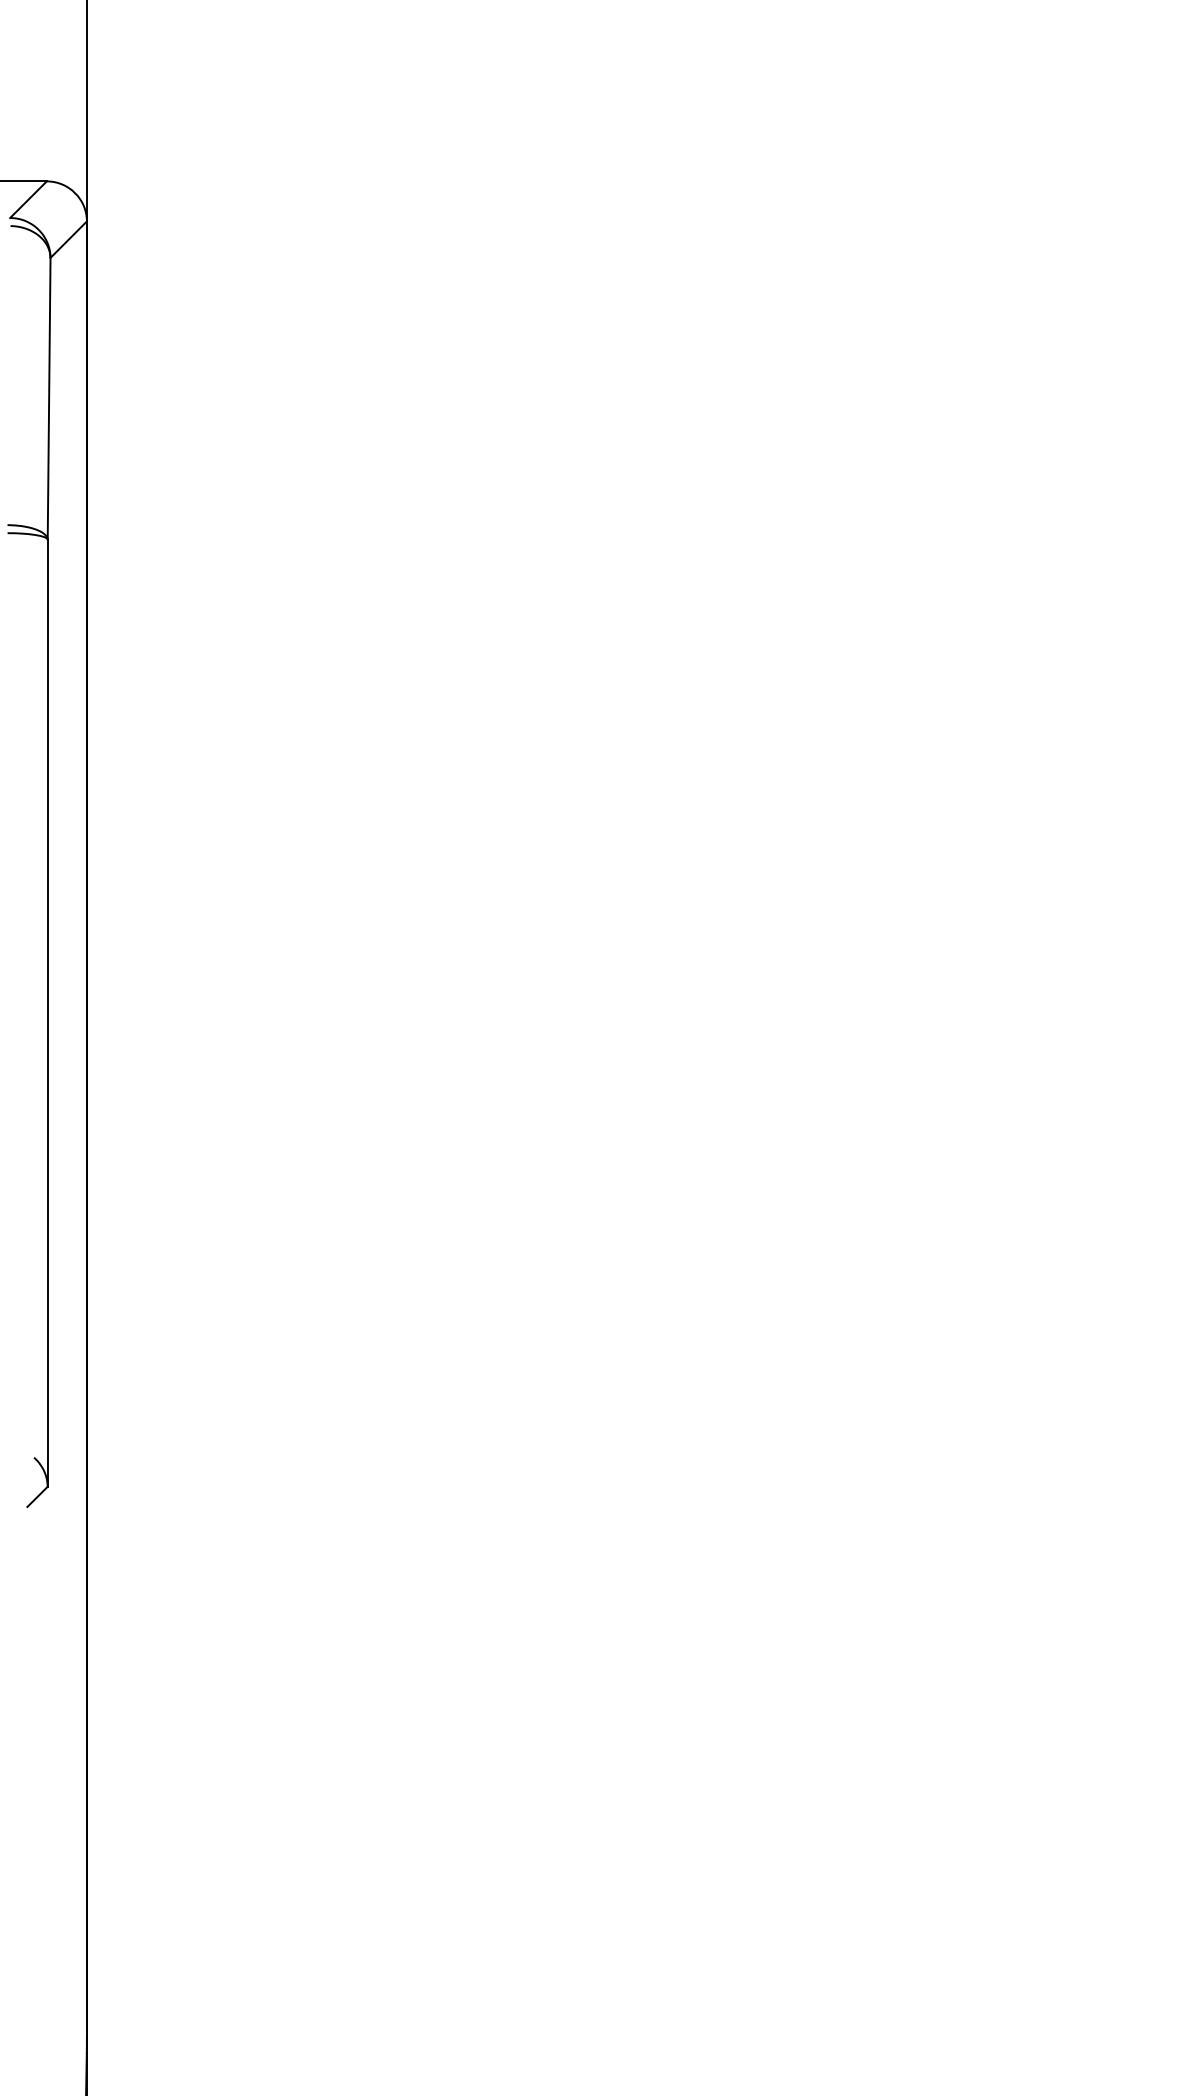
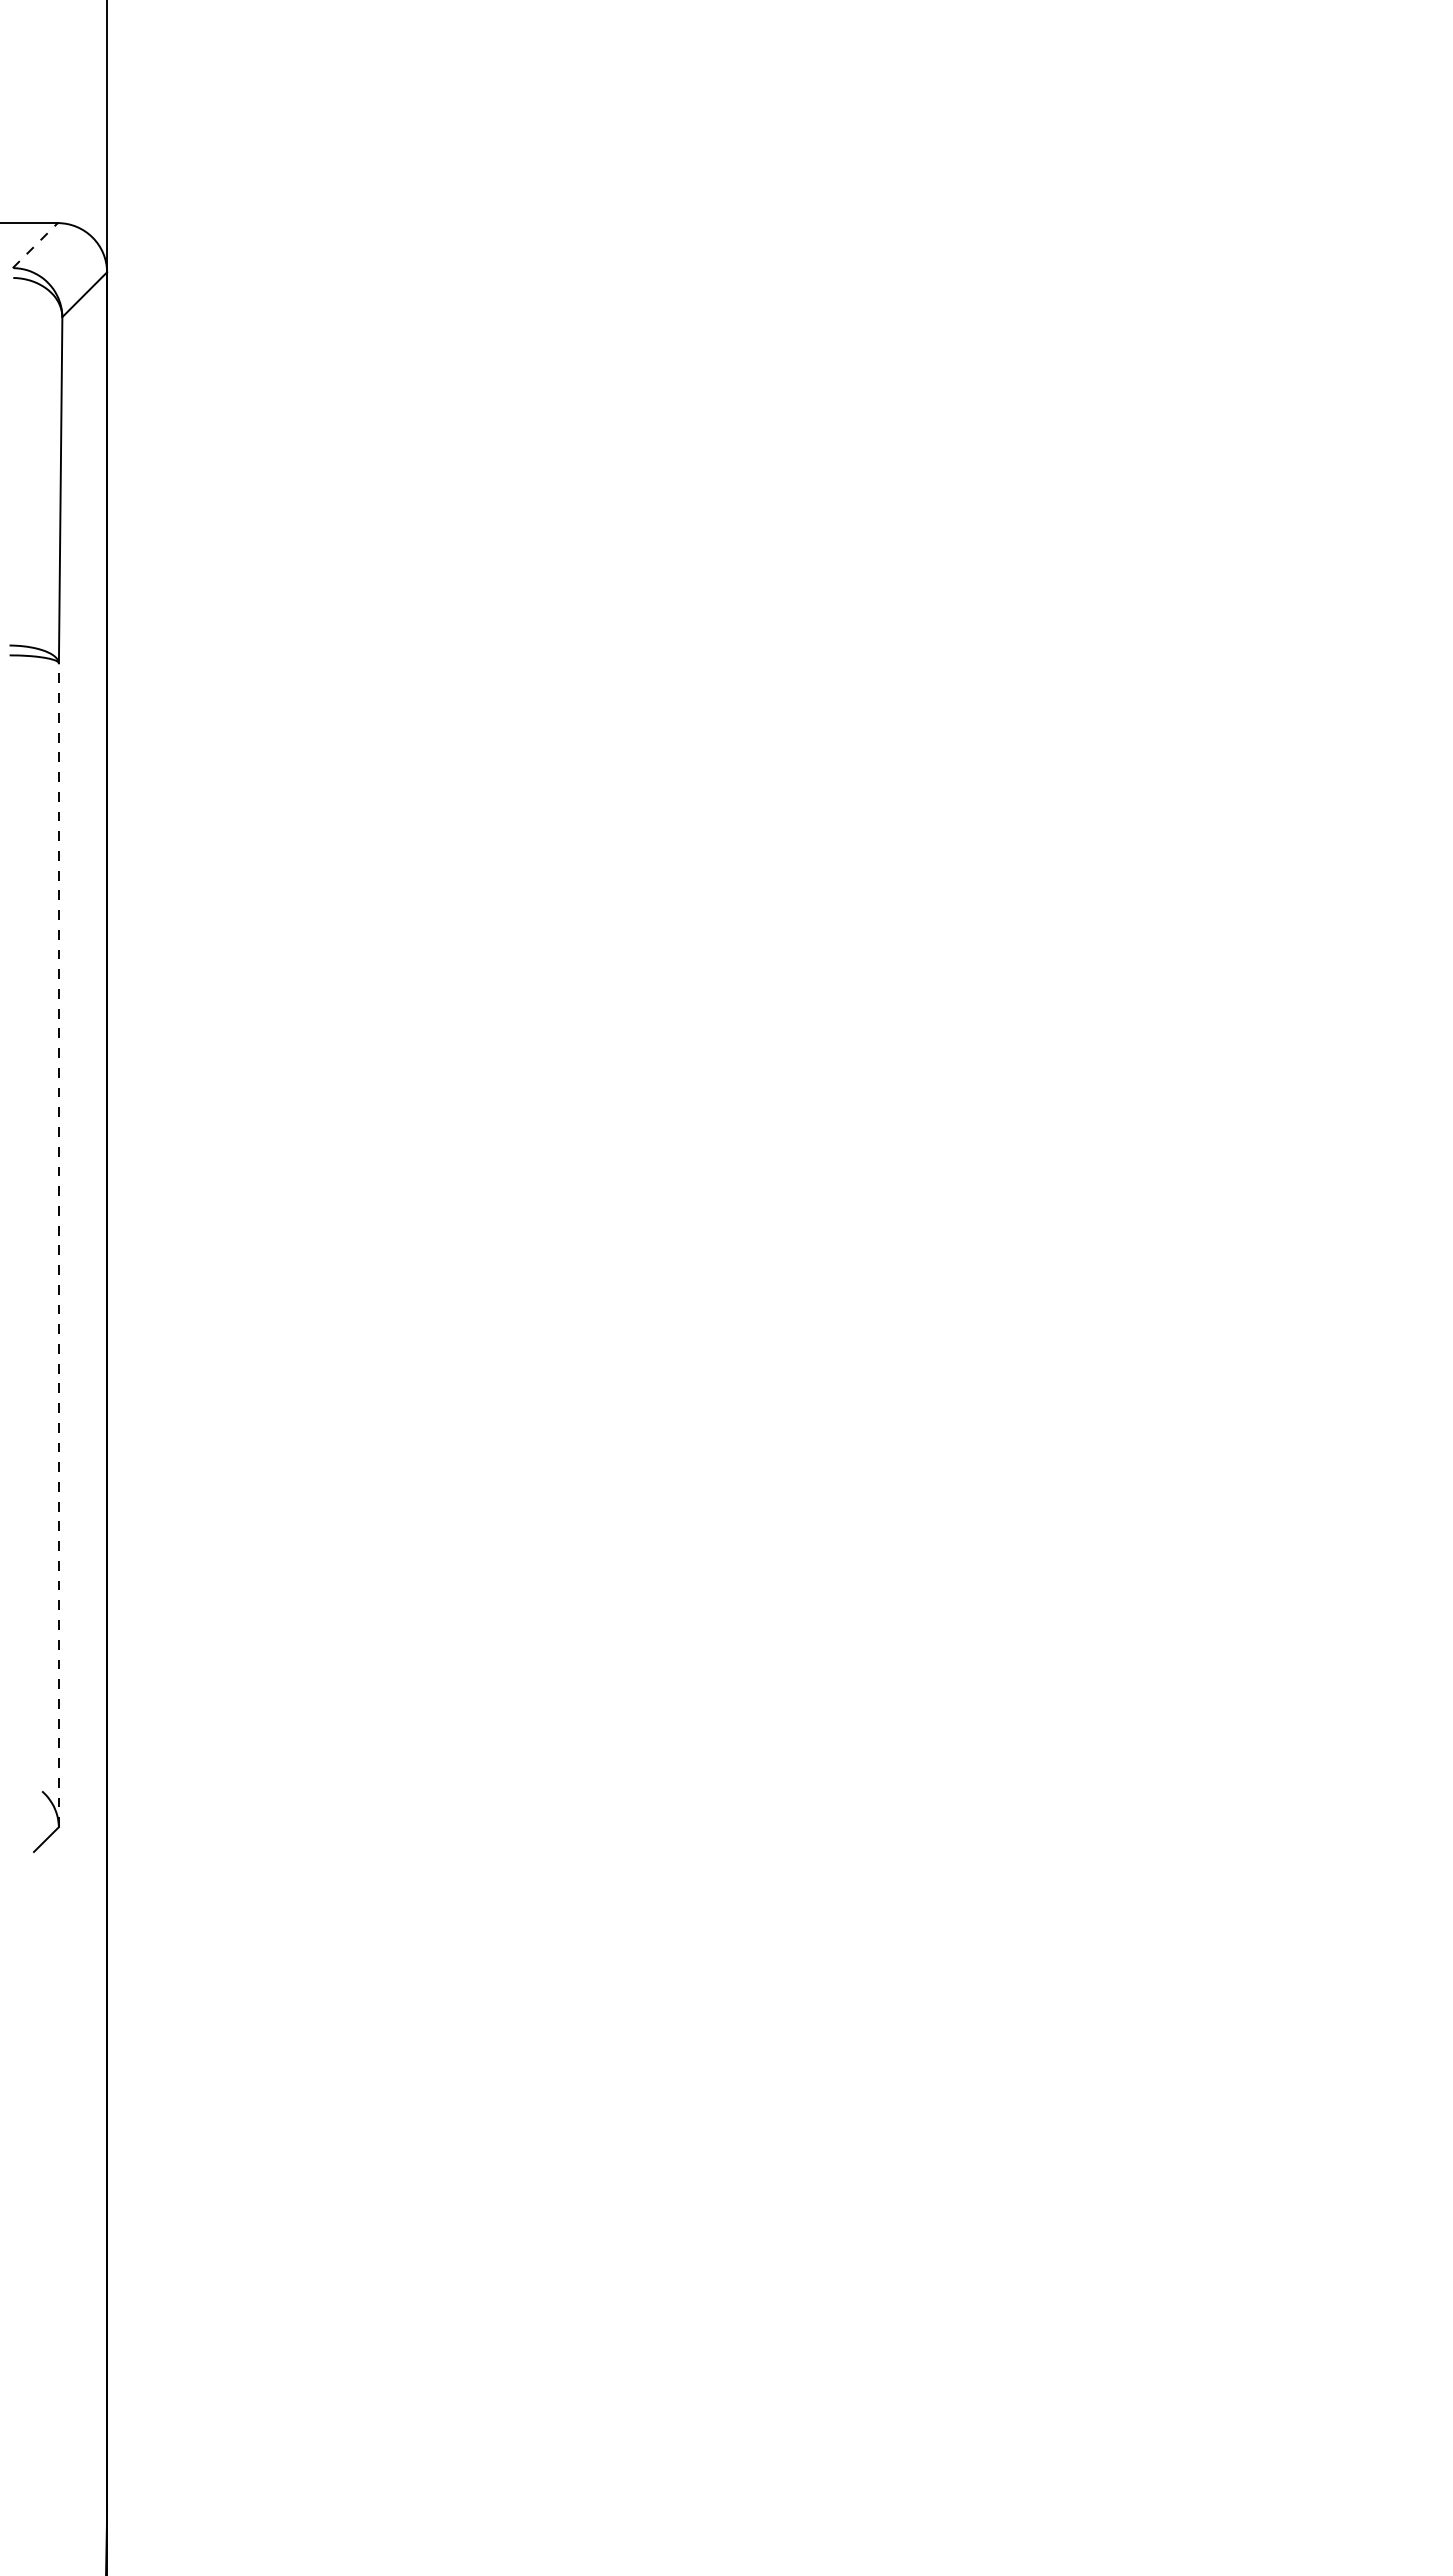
line: (28, 199) -> (35, 245), solid -> dashed
line: (47, 1013) -> (58, 1245), solid -> dashed

